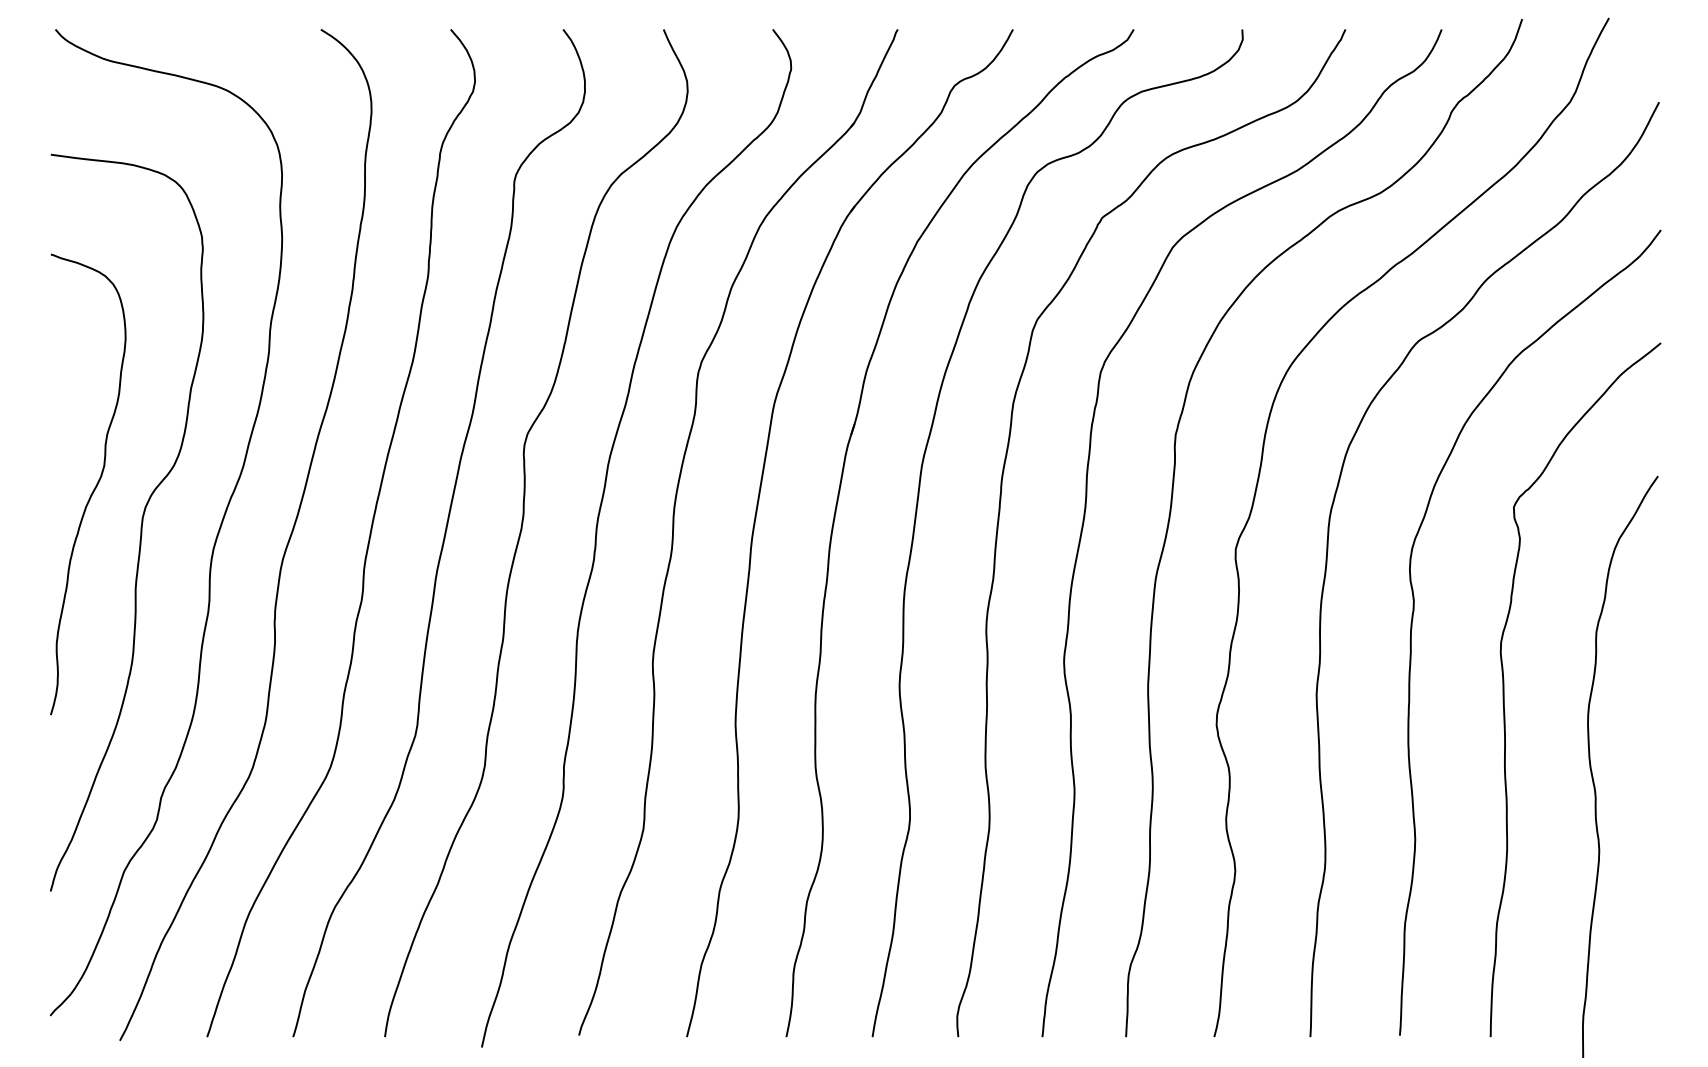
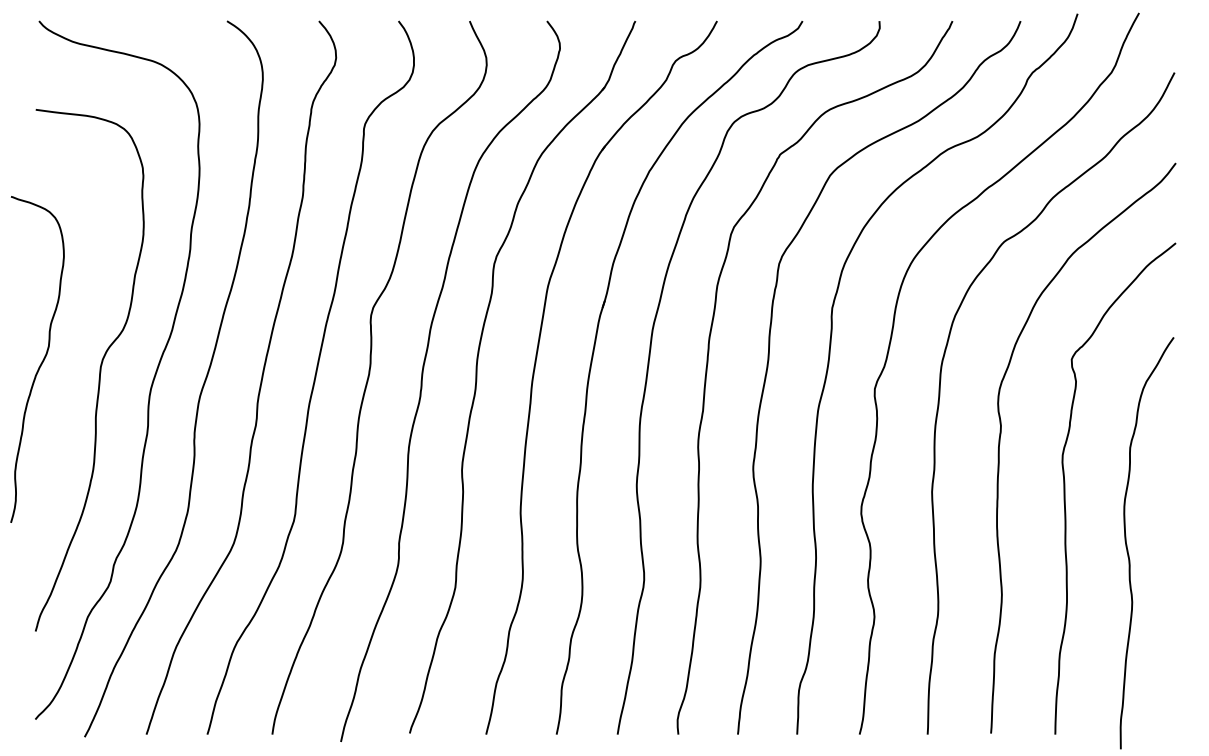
curve: (94, 487) -> (41, 361), moved

